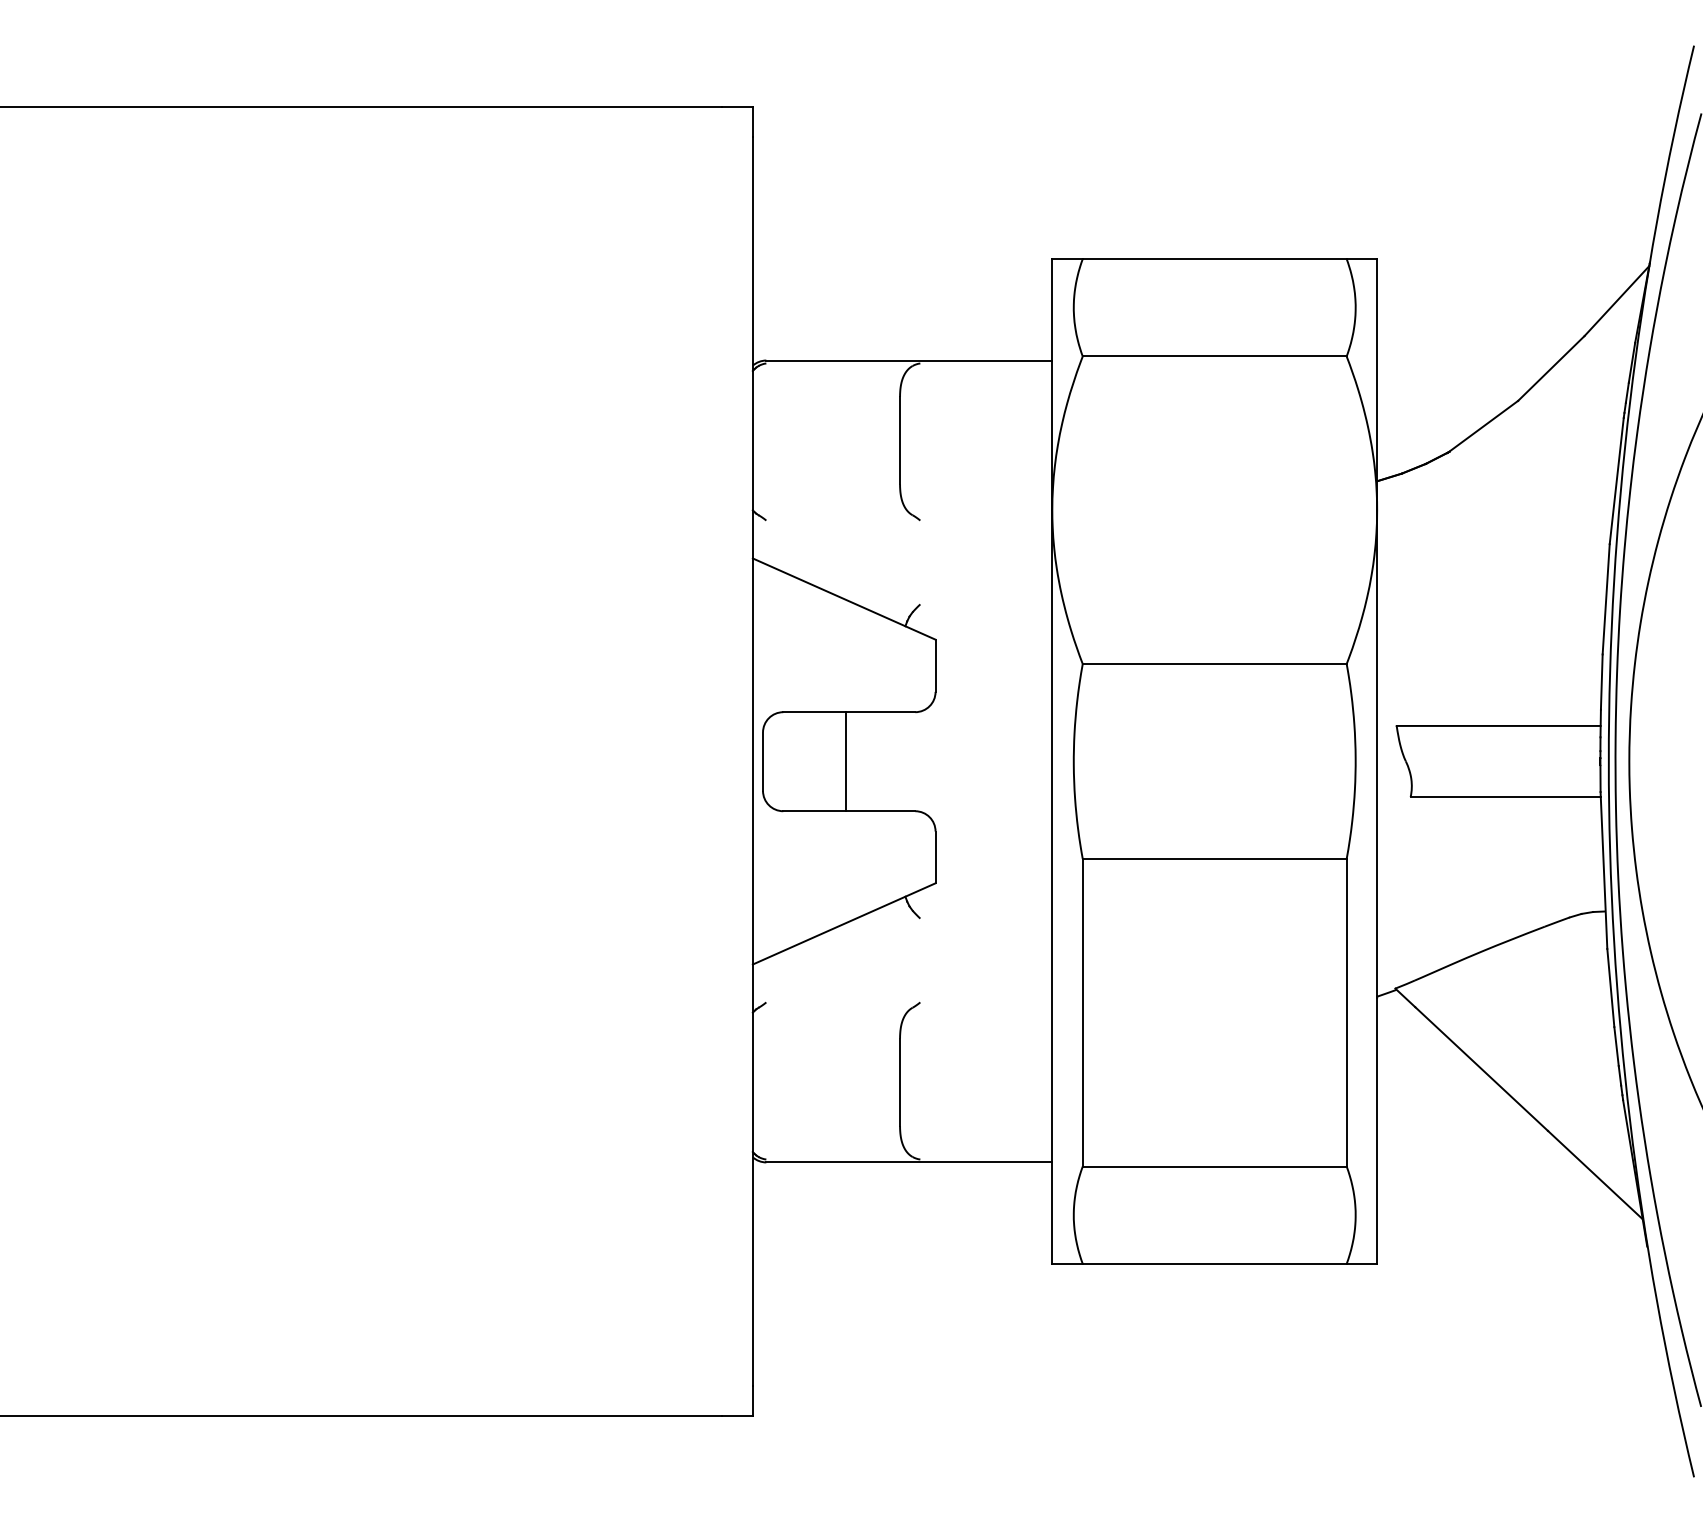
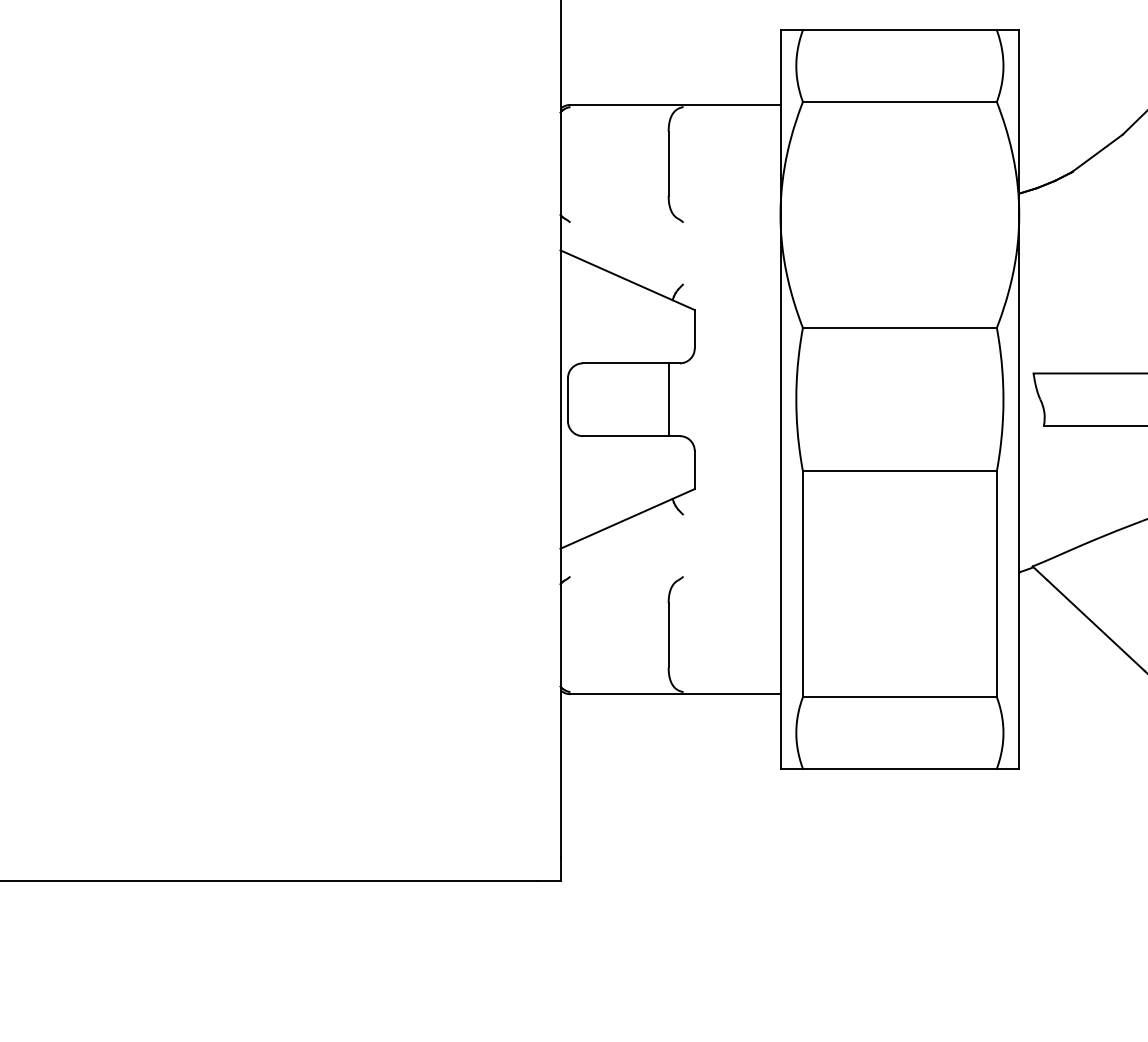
line: (846, 761) -> (669, 399), moved

